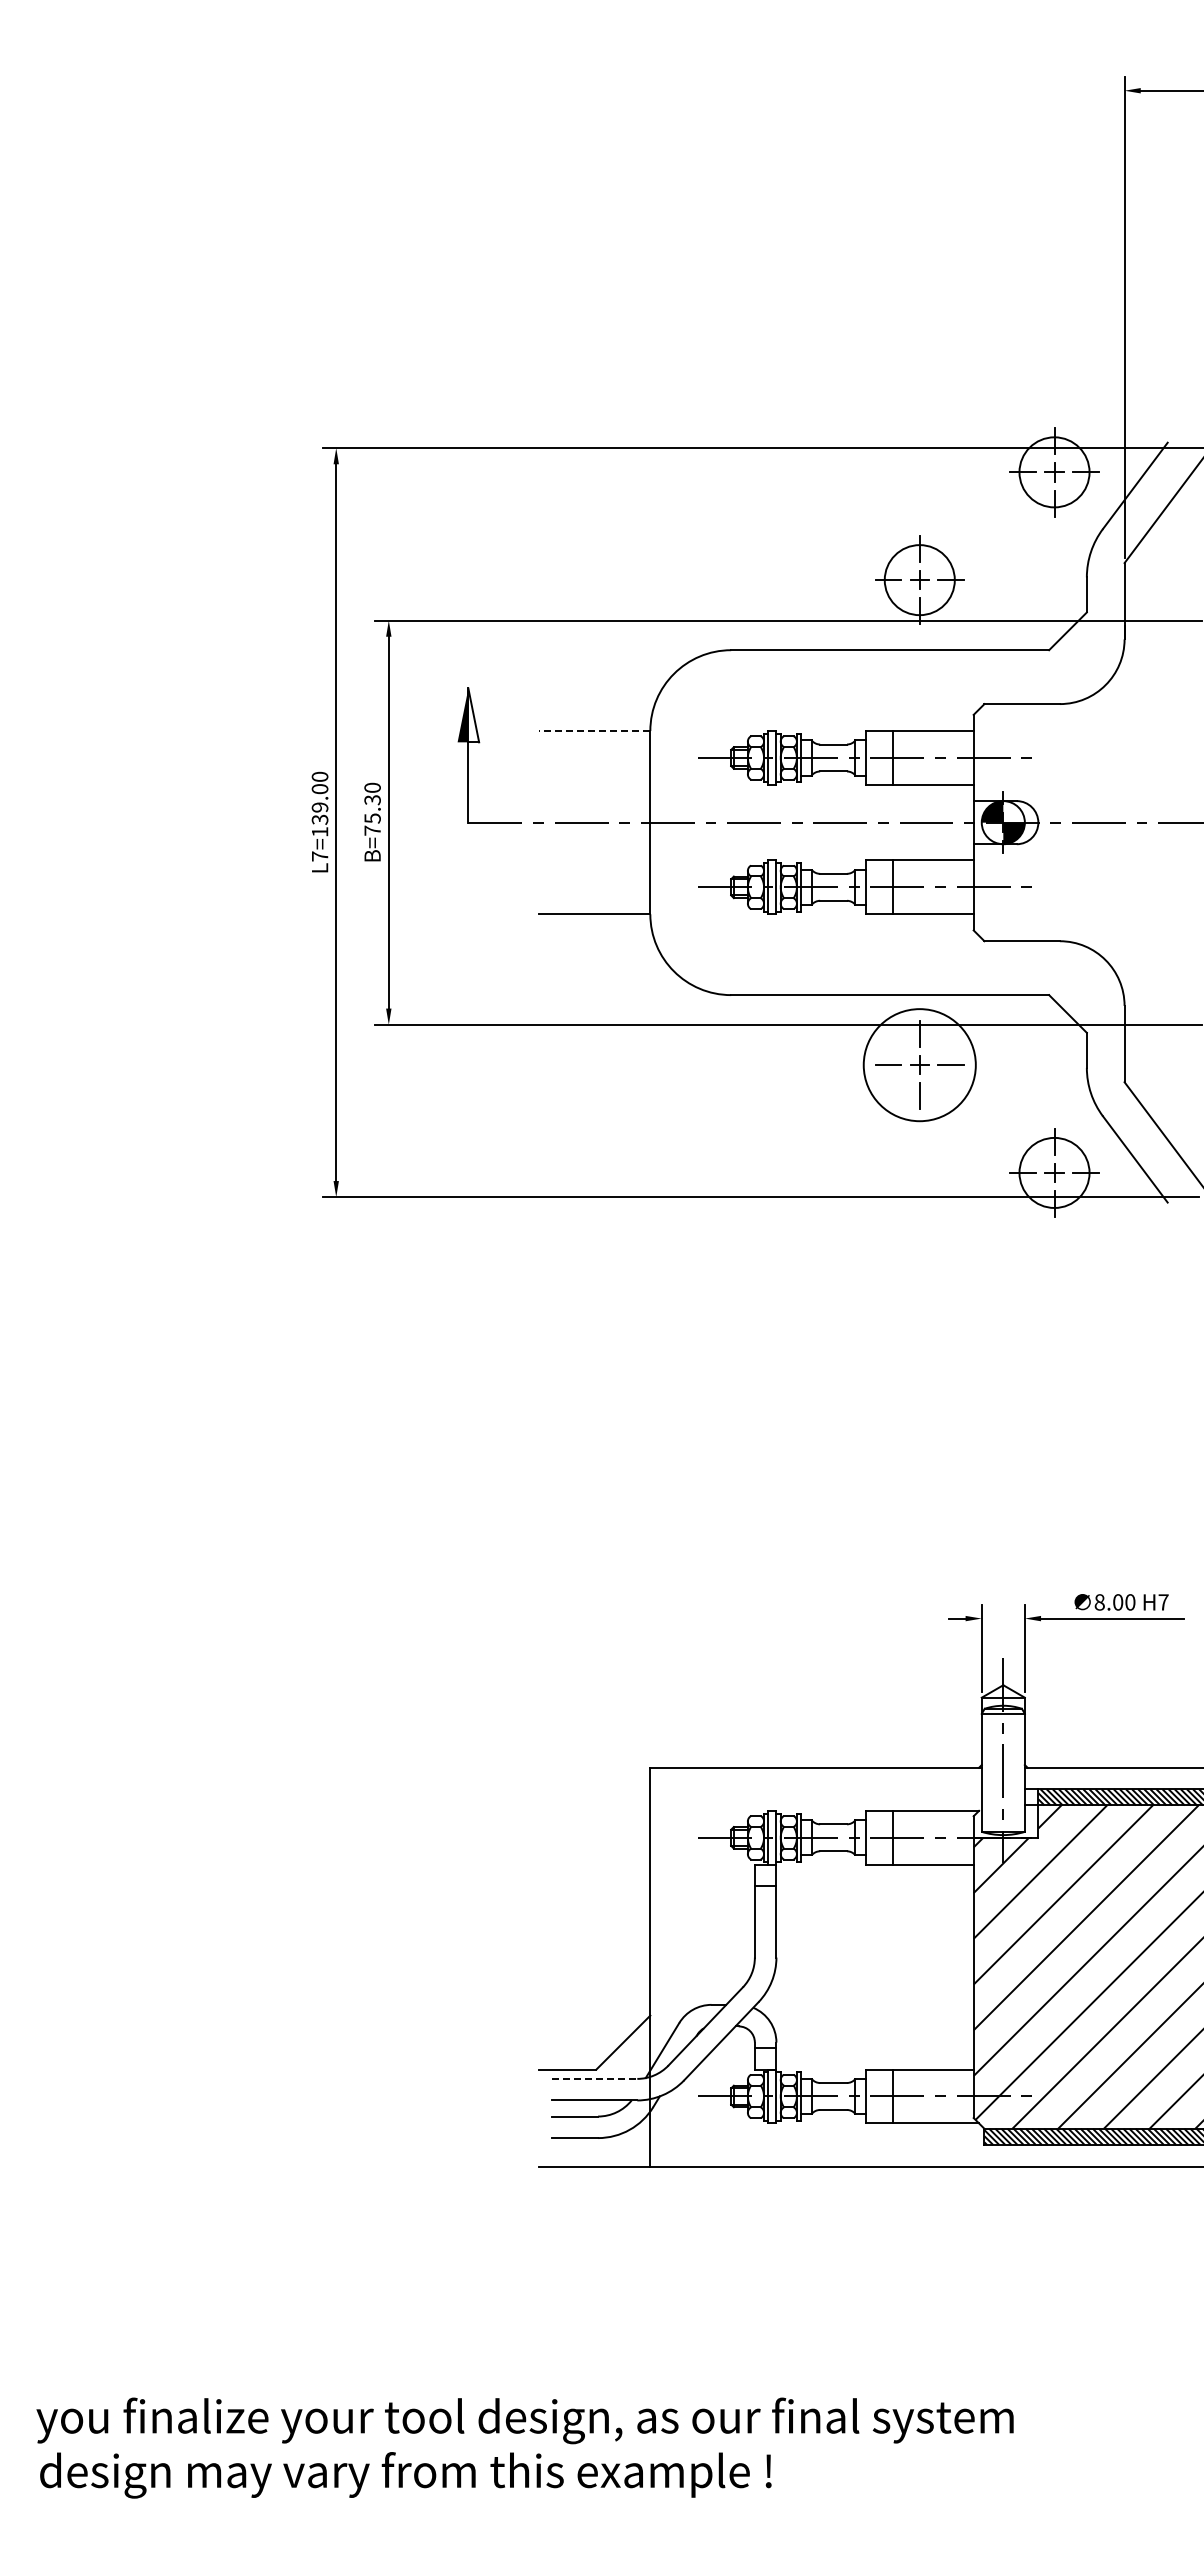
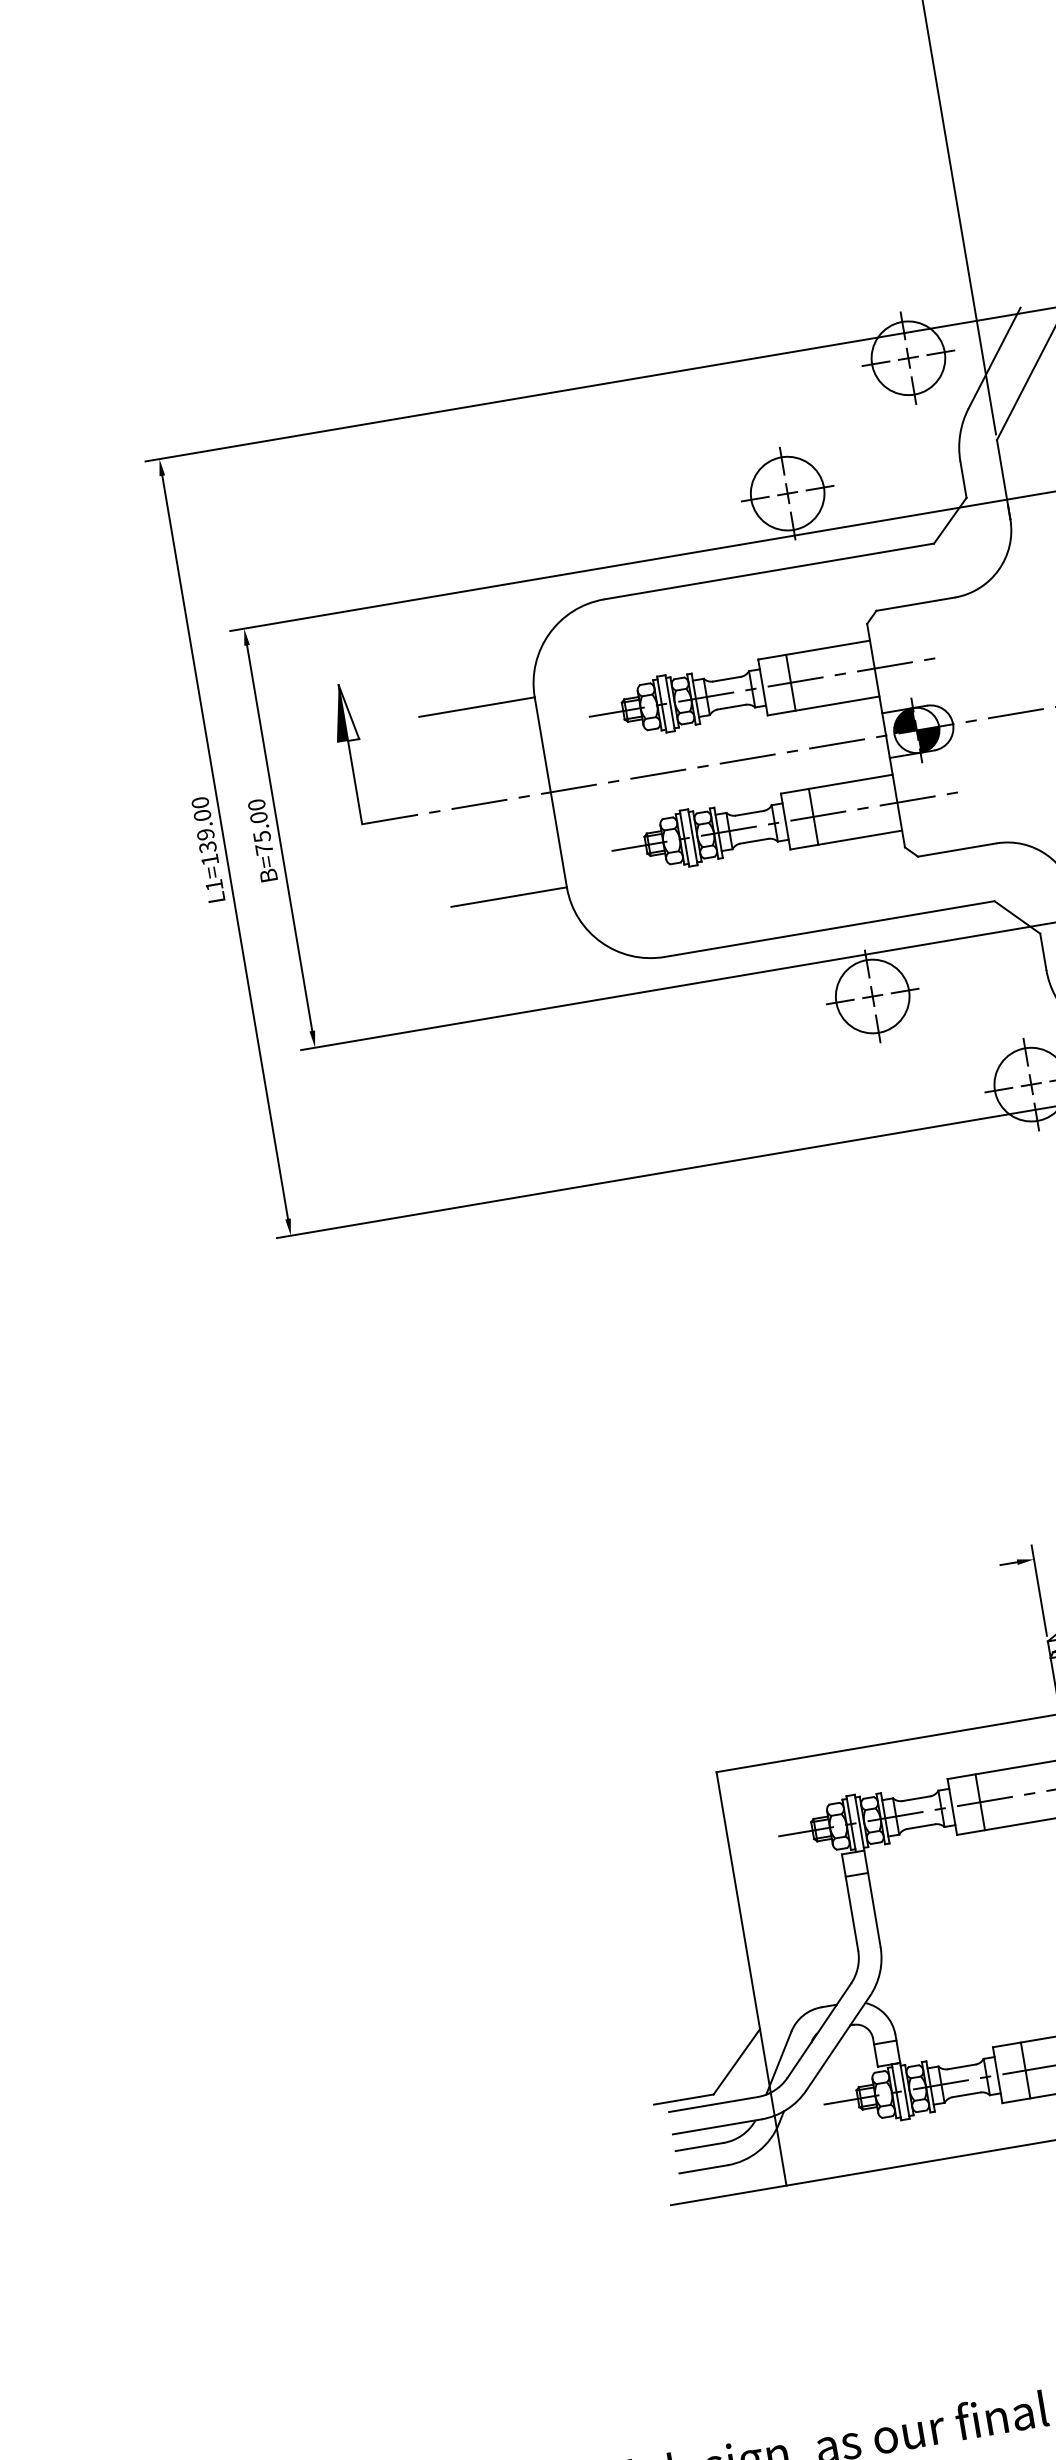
line: (594, 731) -> (476, 707), dashed -> solid
text: (372, 800) -> (258, 818), B=75.30 -> B=75.00
text: (320, 856) -> (214, 885), L7=139.00 -> L1=139.00
circle: (919, 1065) -> (872, 996), size x0.62
line: (594, 2078) -> (713, 2104), dashed -> solid

